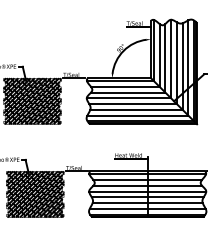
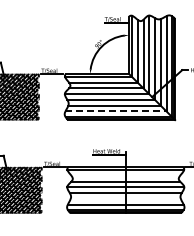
line: (137, 115) -> (115, 111), solid -> dashed
line: (147, 180) -> (125, 176), removed
line: (147, 203) -> (125, 199), removed

